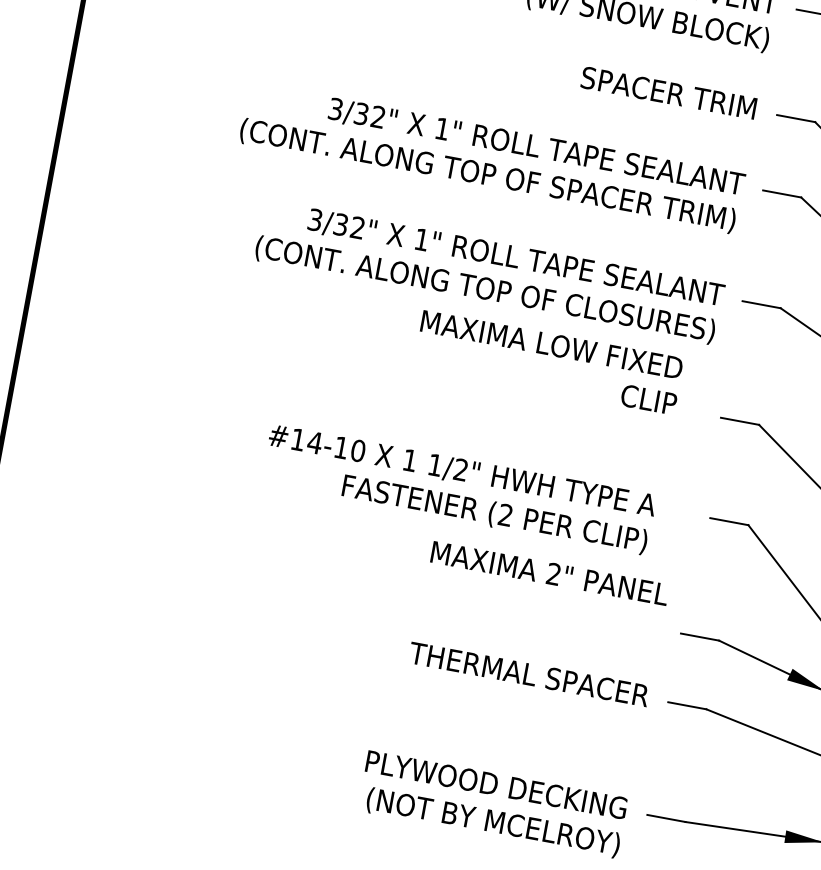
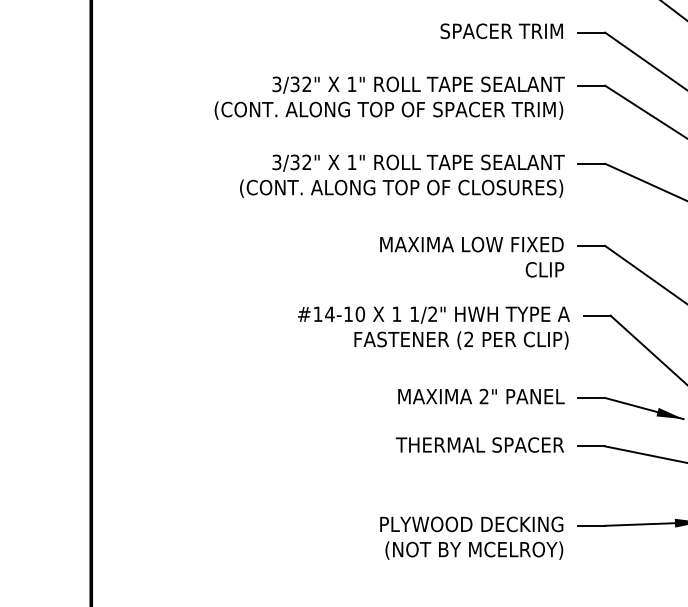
text: (549, 361) -> (472, 256), moved
text: (458, 488) -> (433, 327), moved
text: (550, 573) -> (481, 396), moved

